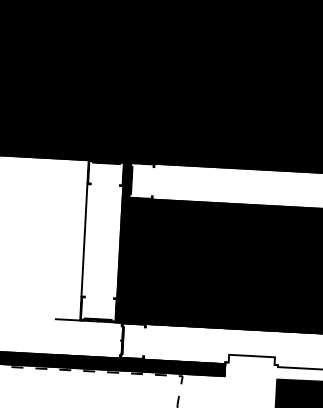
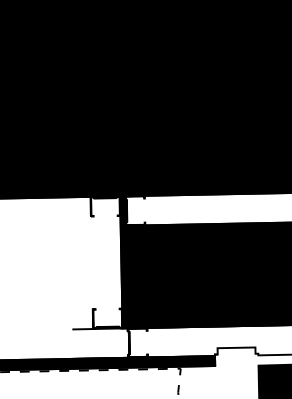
line: (84, 239) -> (91, 262), removed

